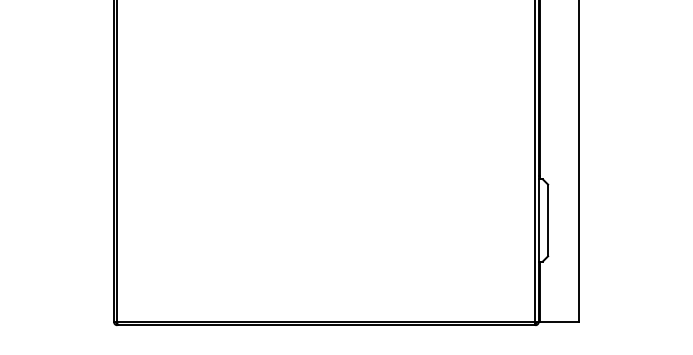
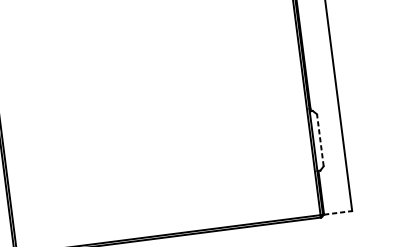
line: (548, 220) -> (320, 140), solid -> dashed
line: (560, 321) -> (338, 212), solid -> dashed

